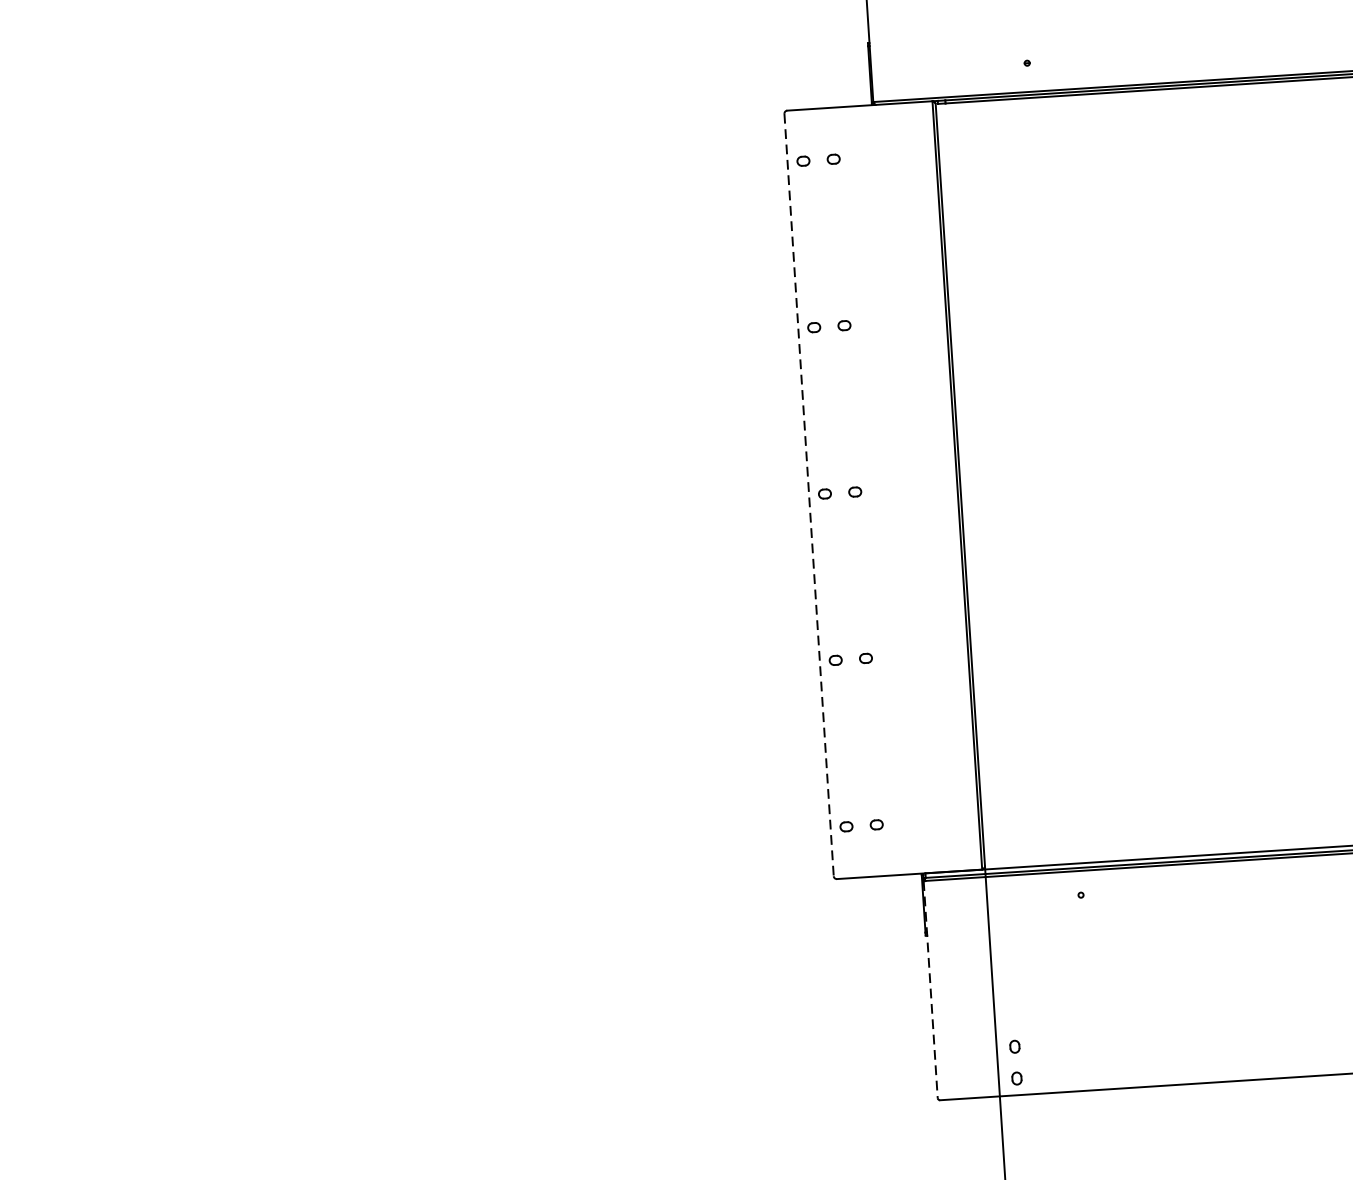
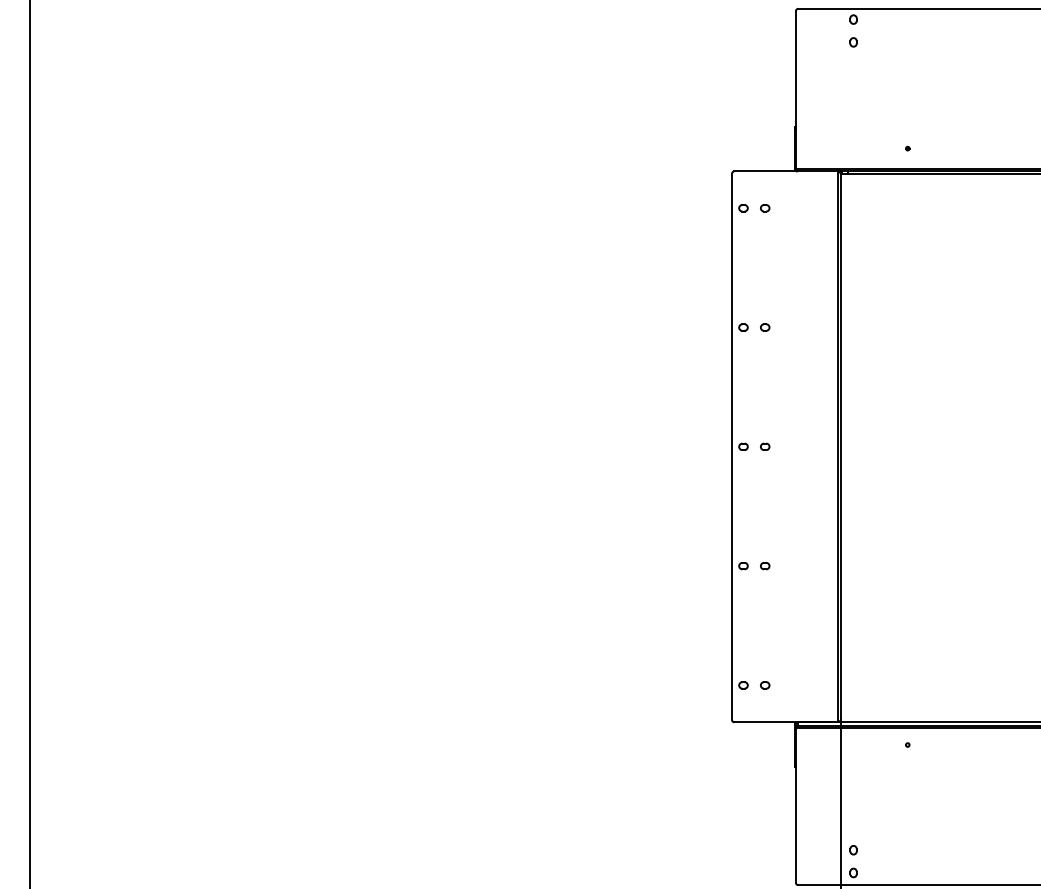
line: (809, 495) -> (732, 447), dashed -> solid
line: (931, 989) -> (796, 805), dashed -> solid

